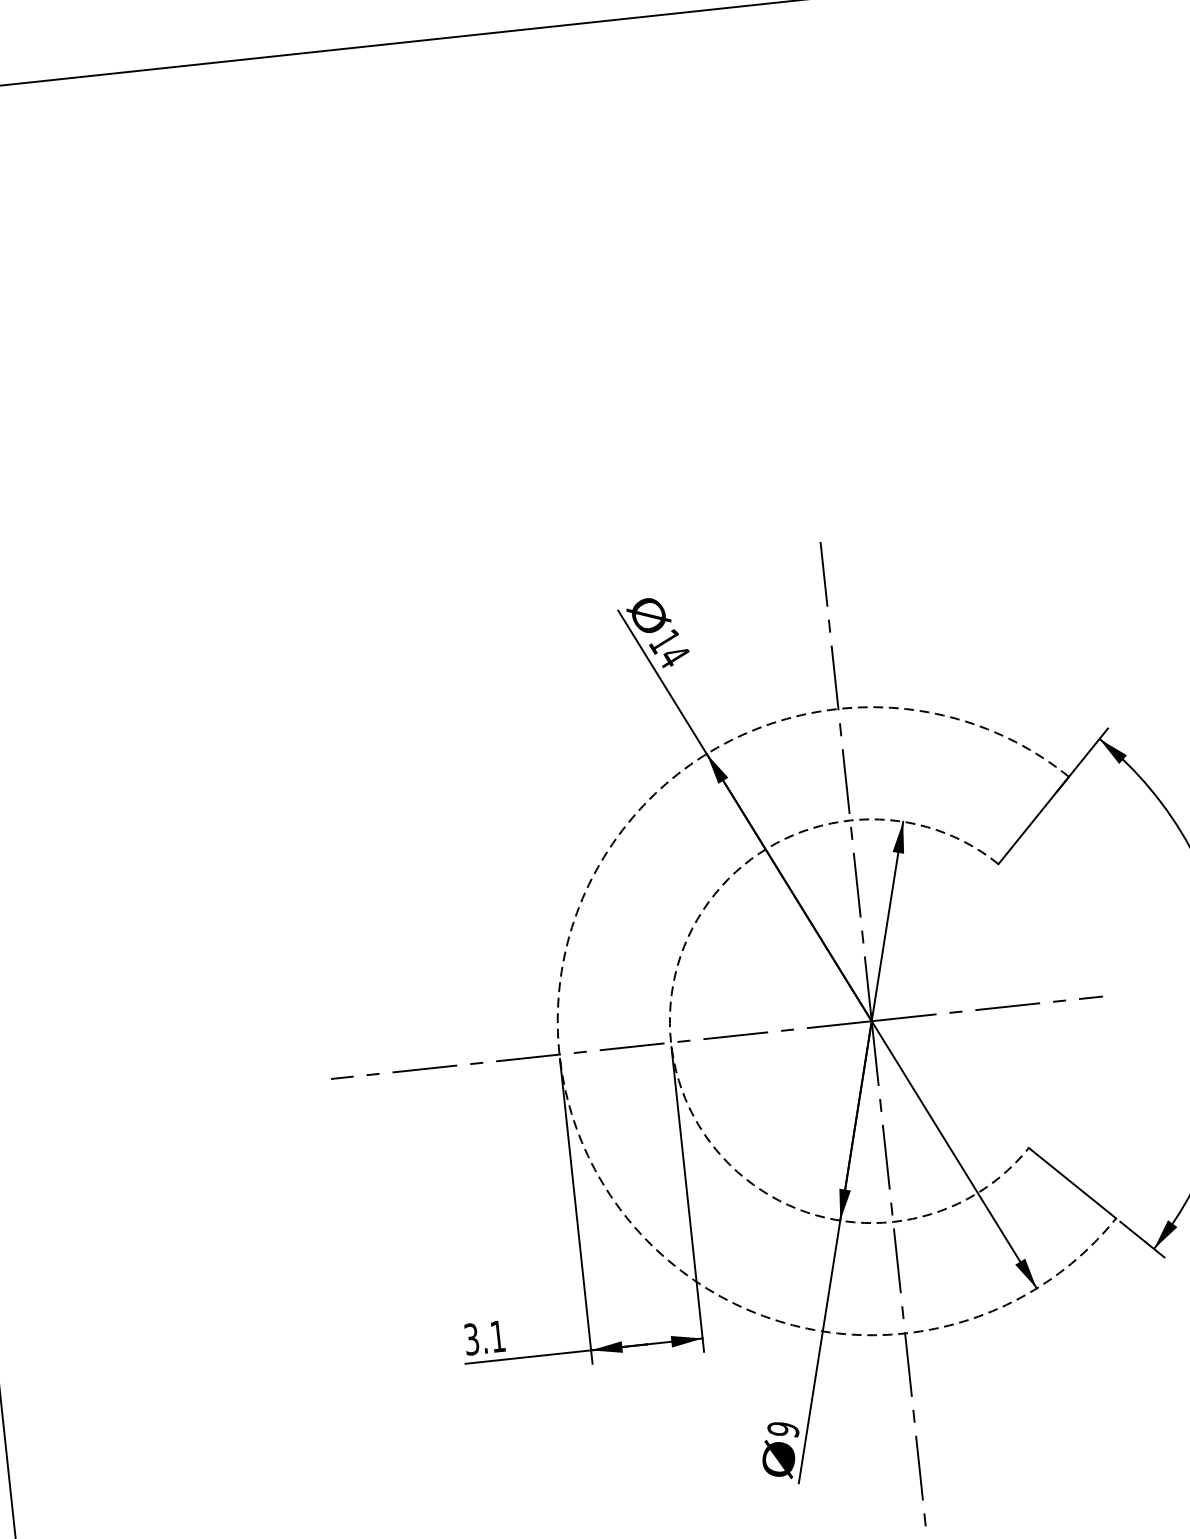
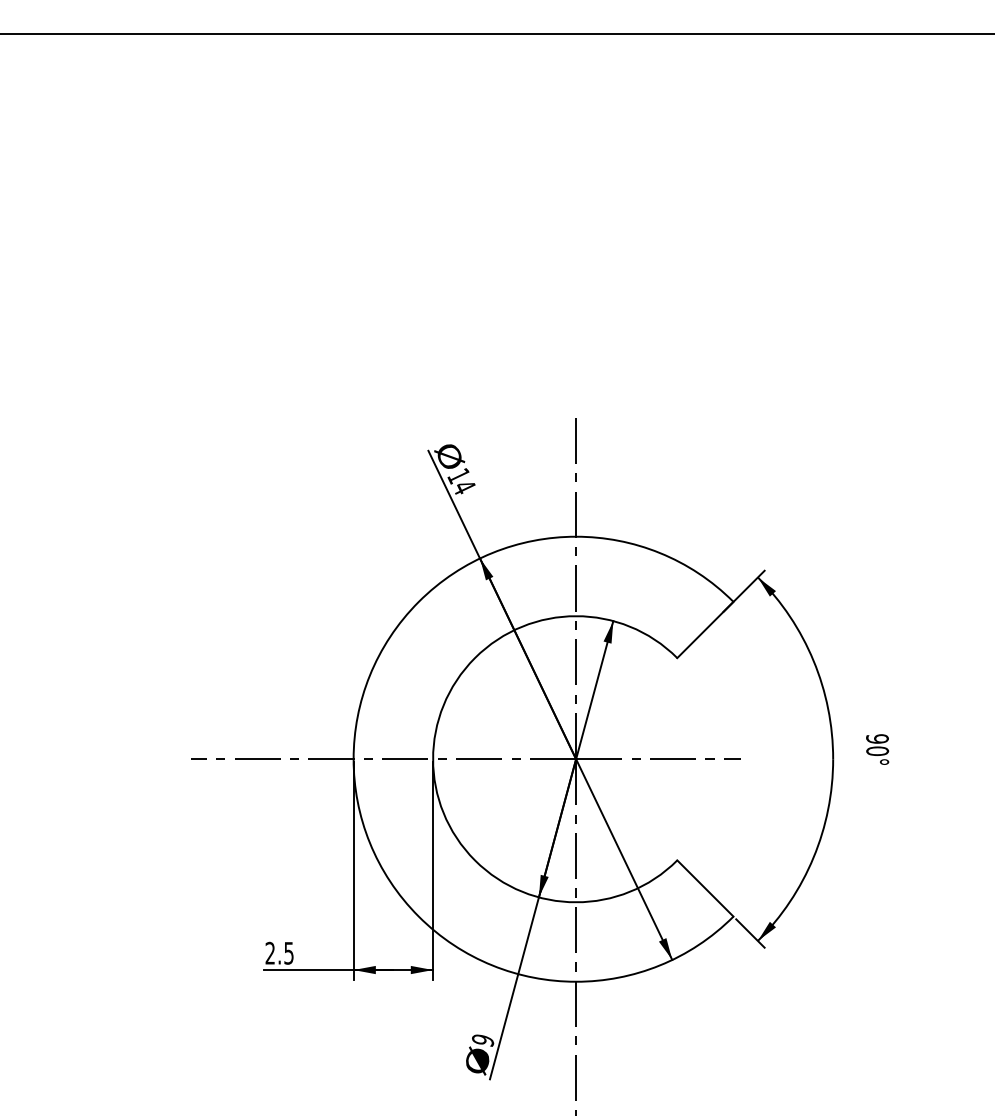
arc: (671, 1042) -> (433, 759), dashed -> solid
arc: (559, 1054) -> (353, 759), dashed -> solid
text: (484, 1338) -> (279, 953), 3.1 -> 2.5

